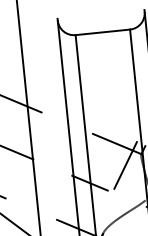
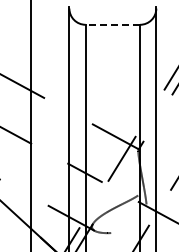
line: (102, 32) -> (112, 24), solid -> dashed

